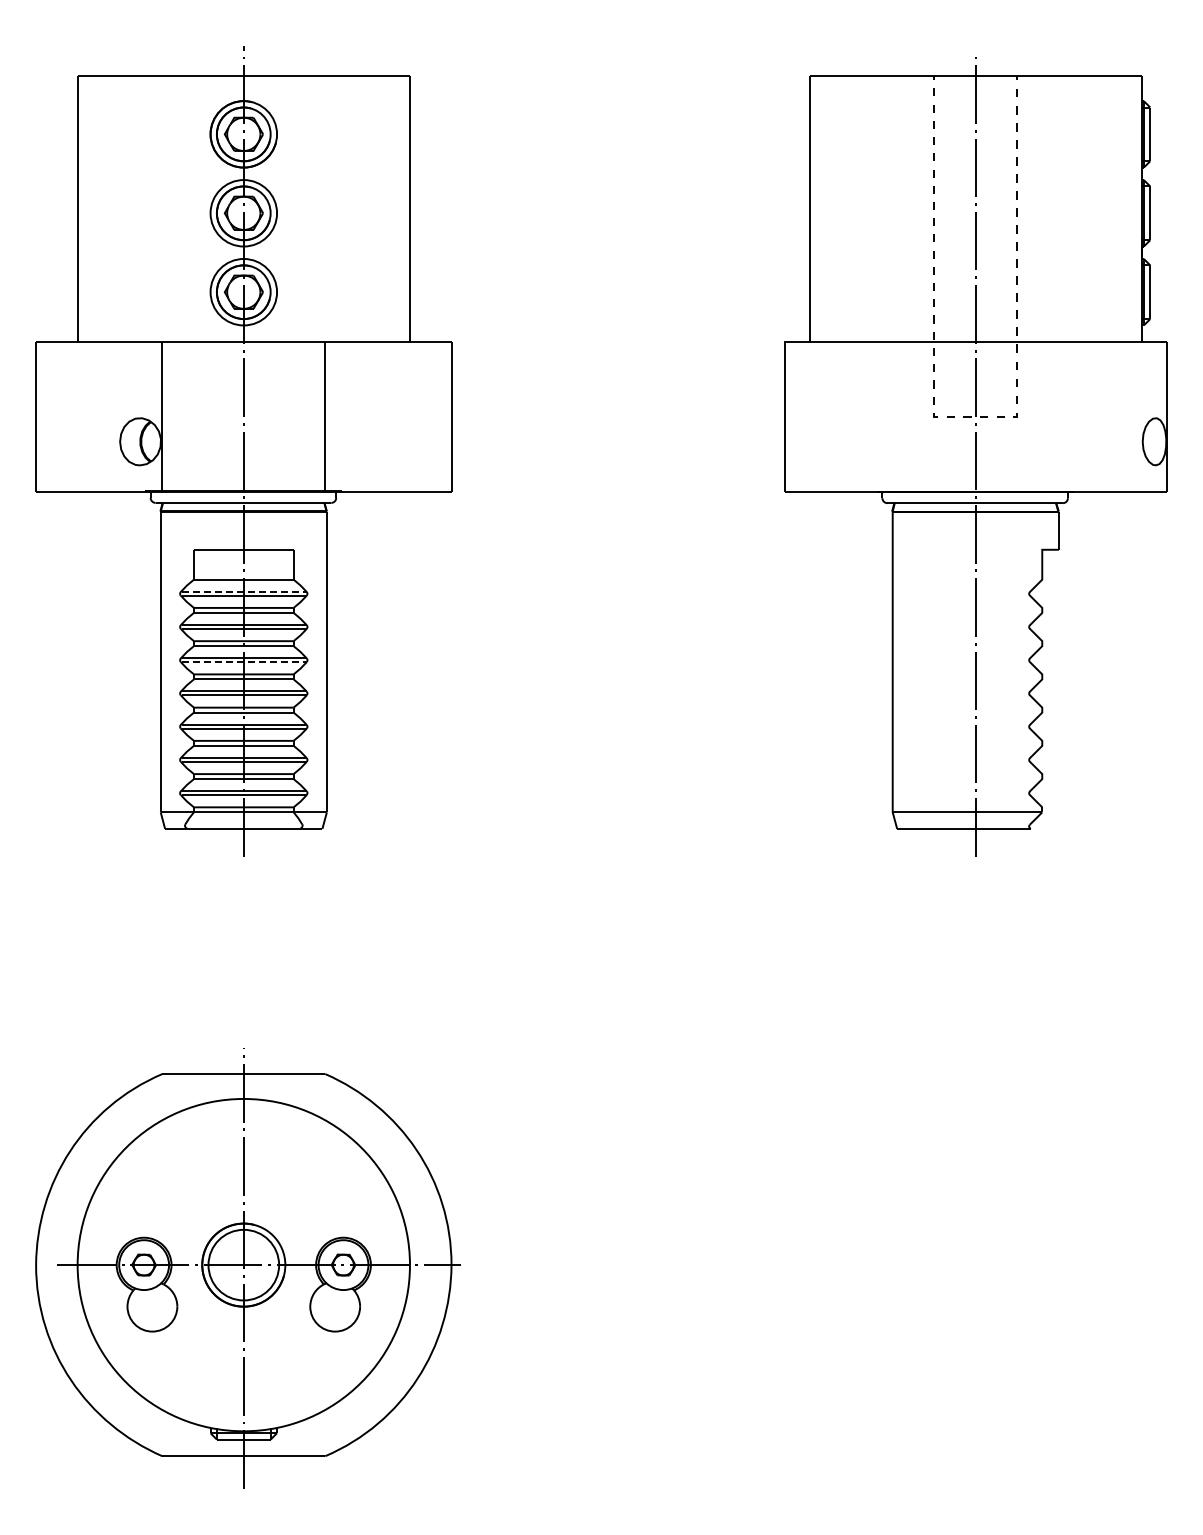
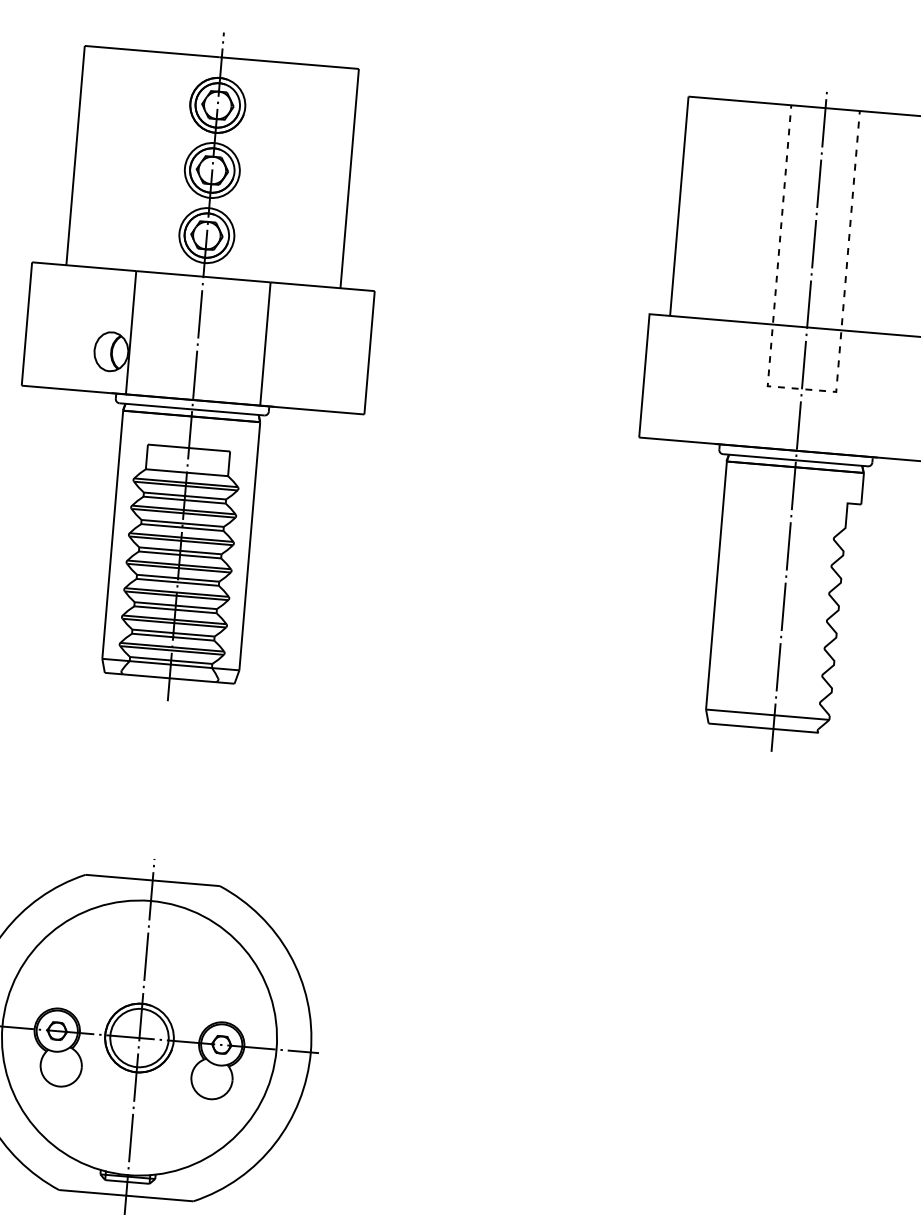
line: (244, 591) -> (186, 482), dashed -> solid
line: (244, 662) -> (181, 541), dashed -> solid

